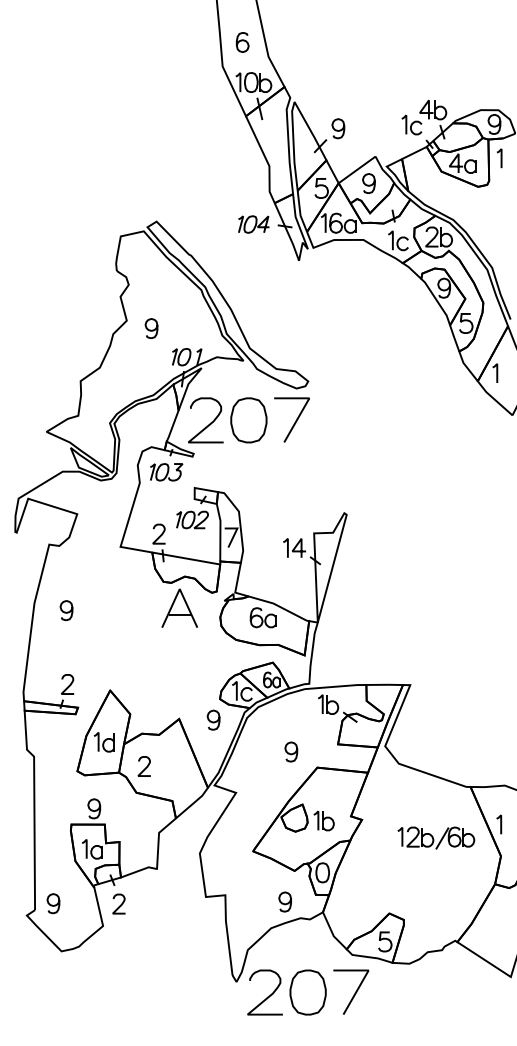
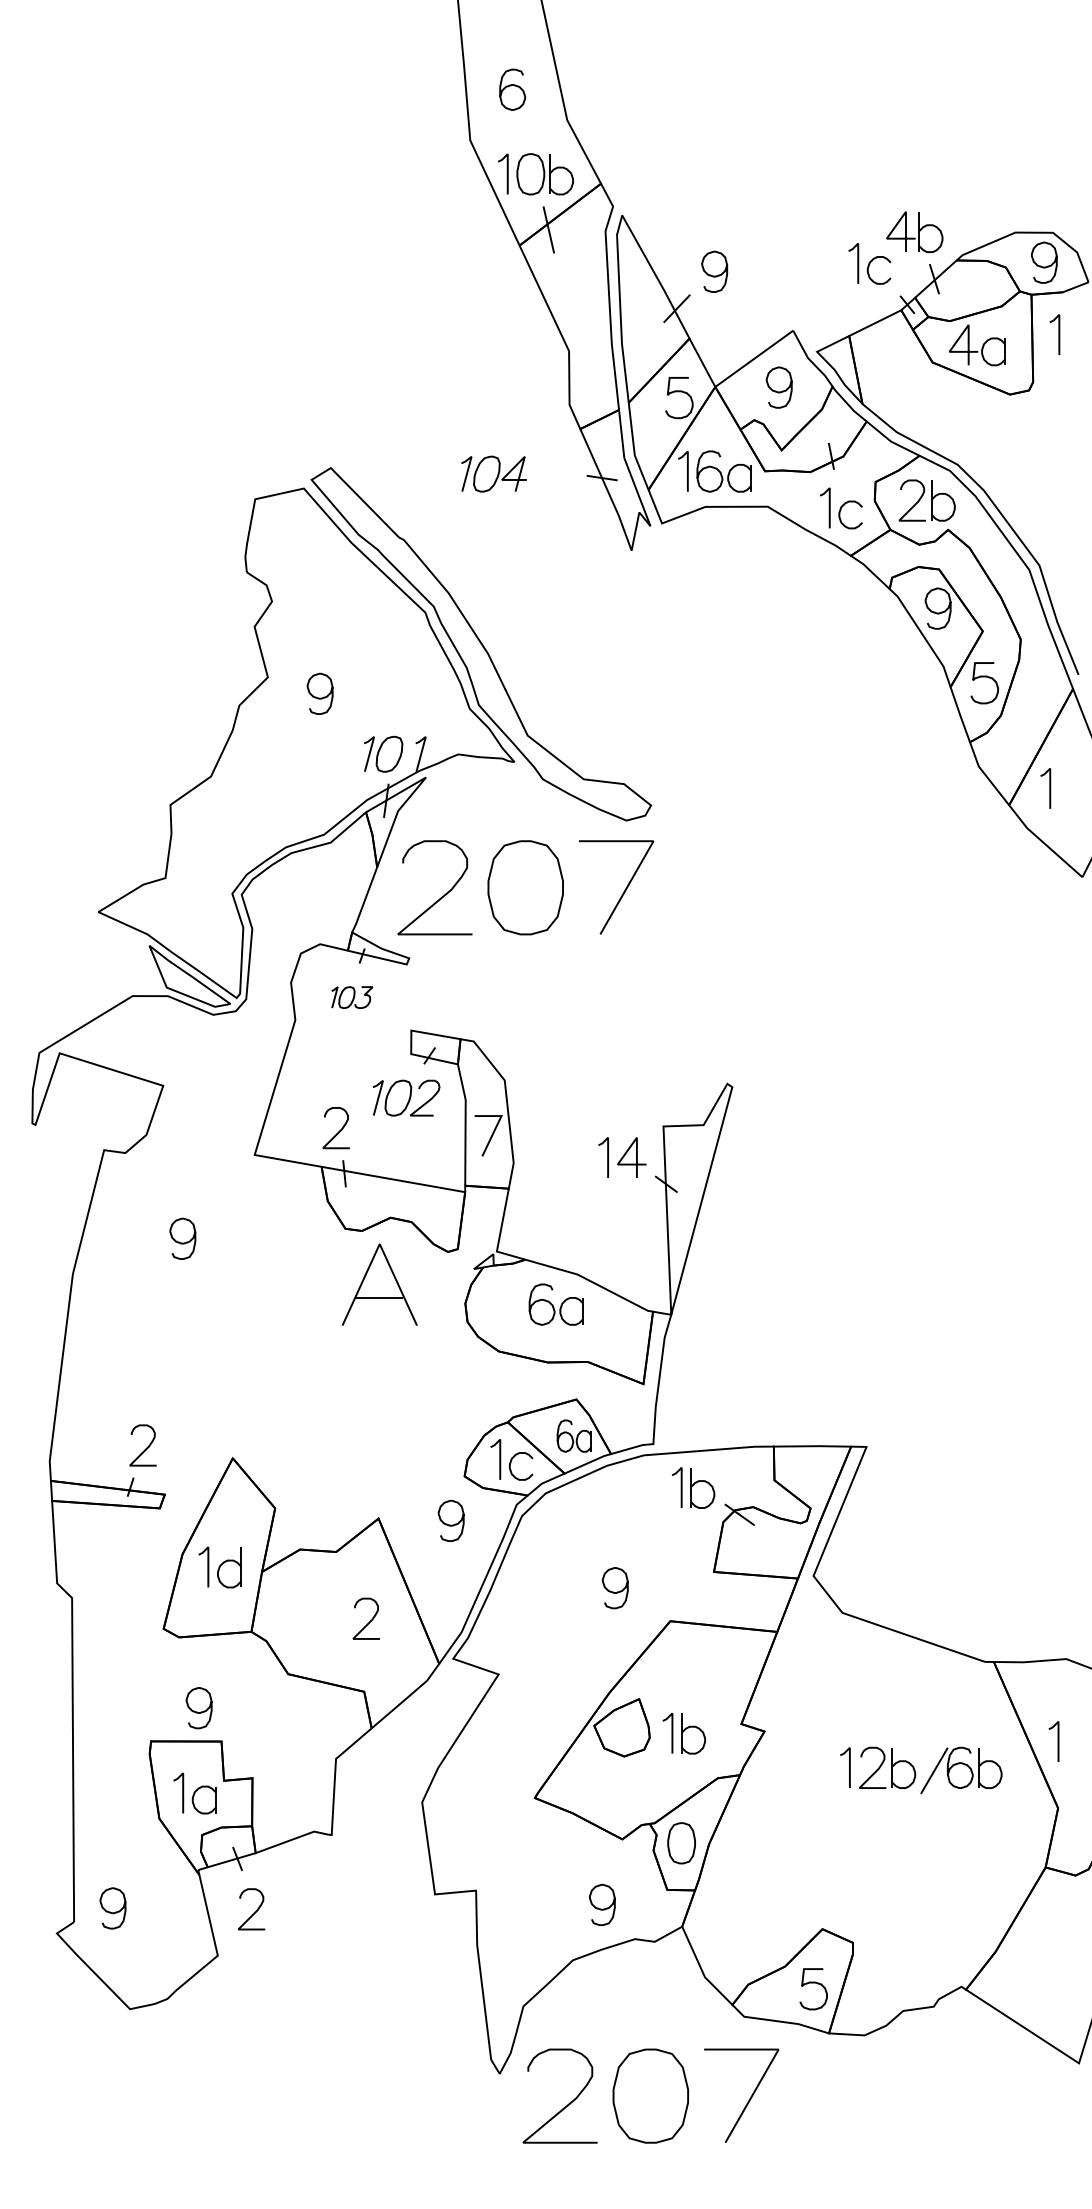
part: (253, 224) -> (493, 474), moved
part: (166, 472) -> (351, 997), size x0.6
curve: (65, 611) -> (180, 1240), moved
curve: (145, 767) -> (368, 1620), moved

